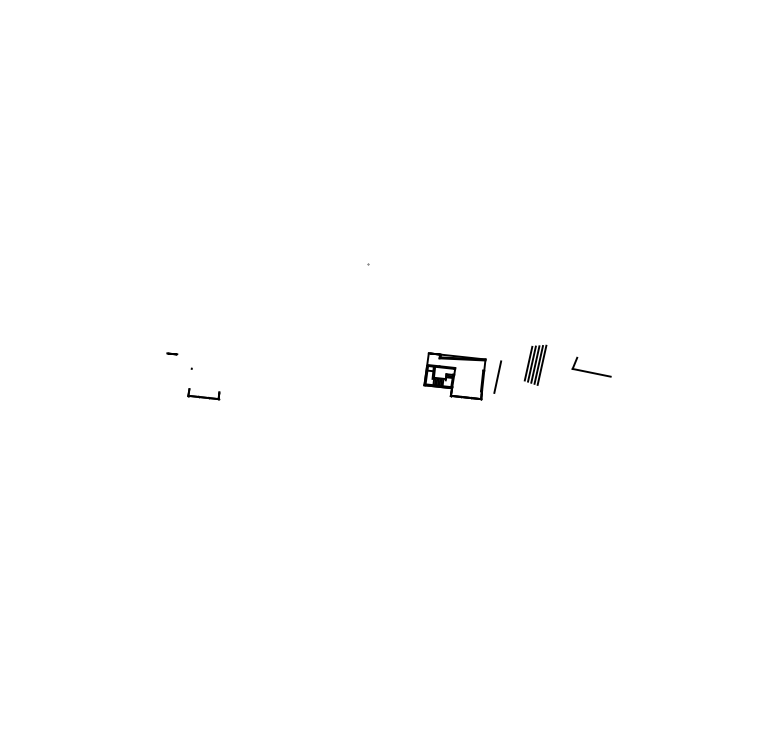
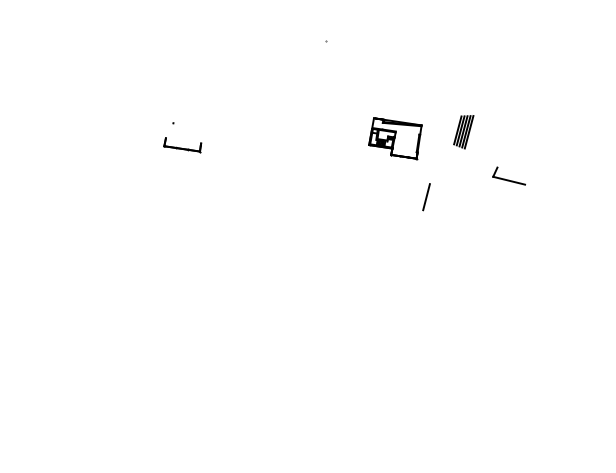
part: (172, 353) -> (157, 109), removed
part: (591, 366) -> (509, 175), moved
line: (497, 376) -> (426, 196), moved
part: (203, 394) -> (182, 145), size x1.4

